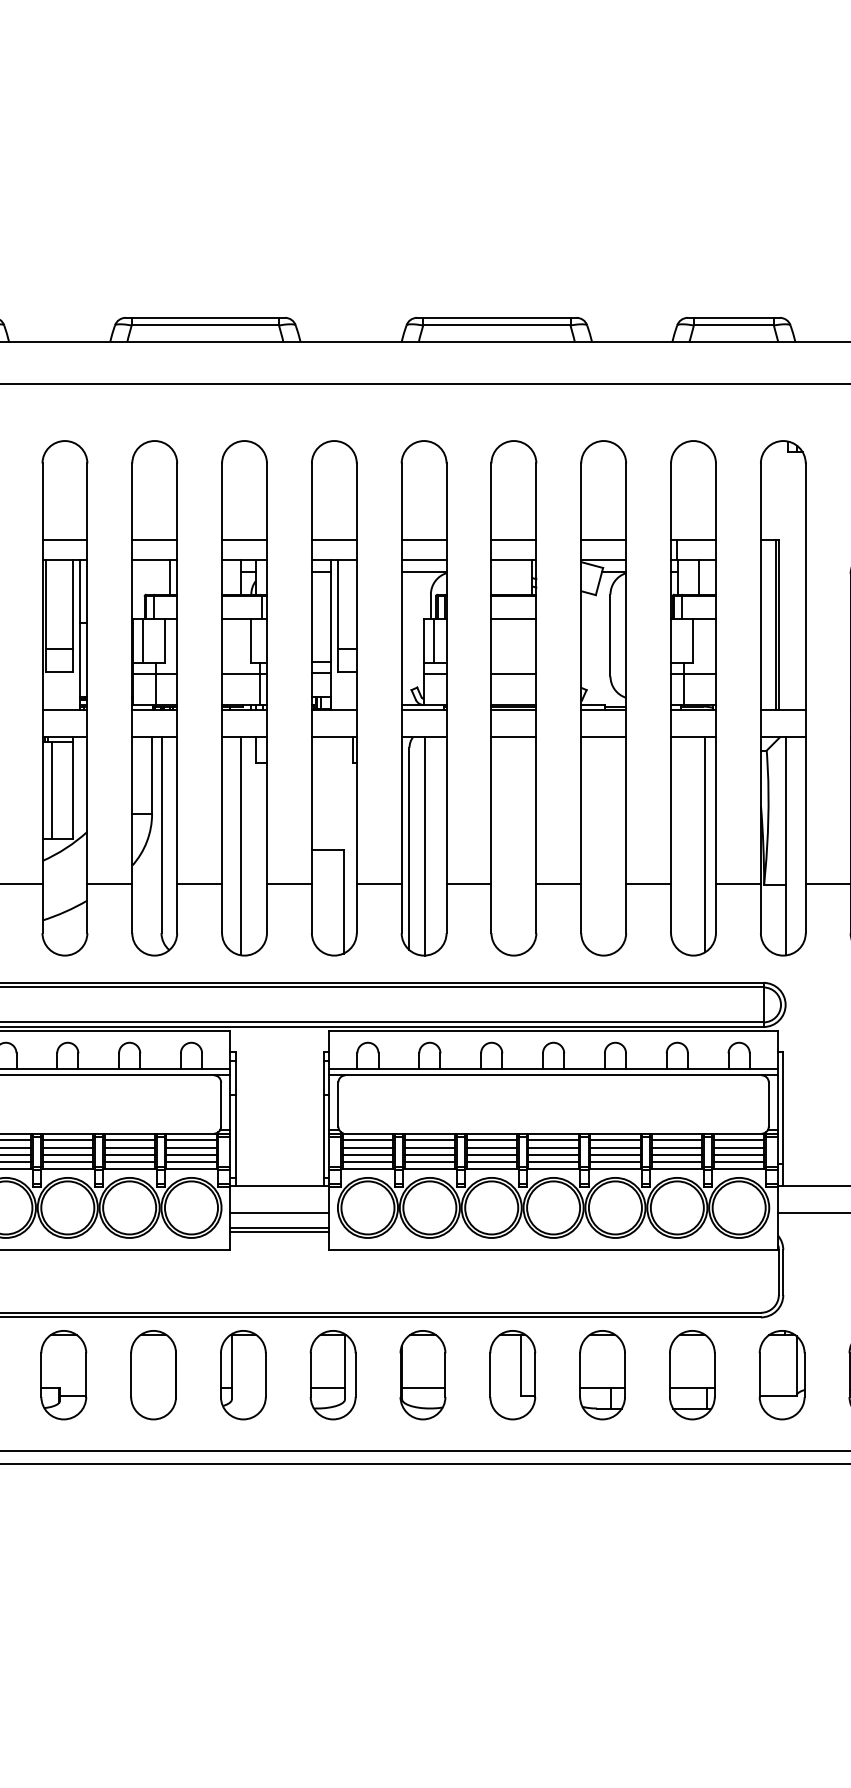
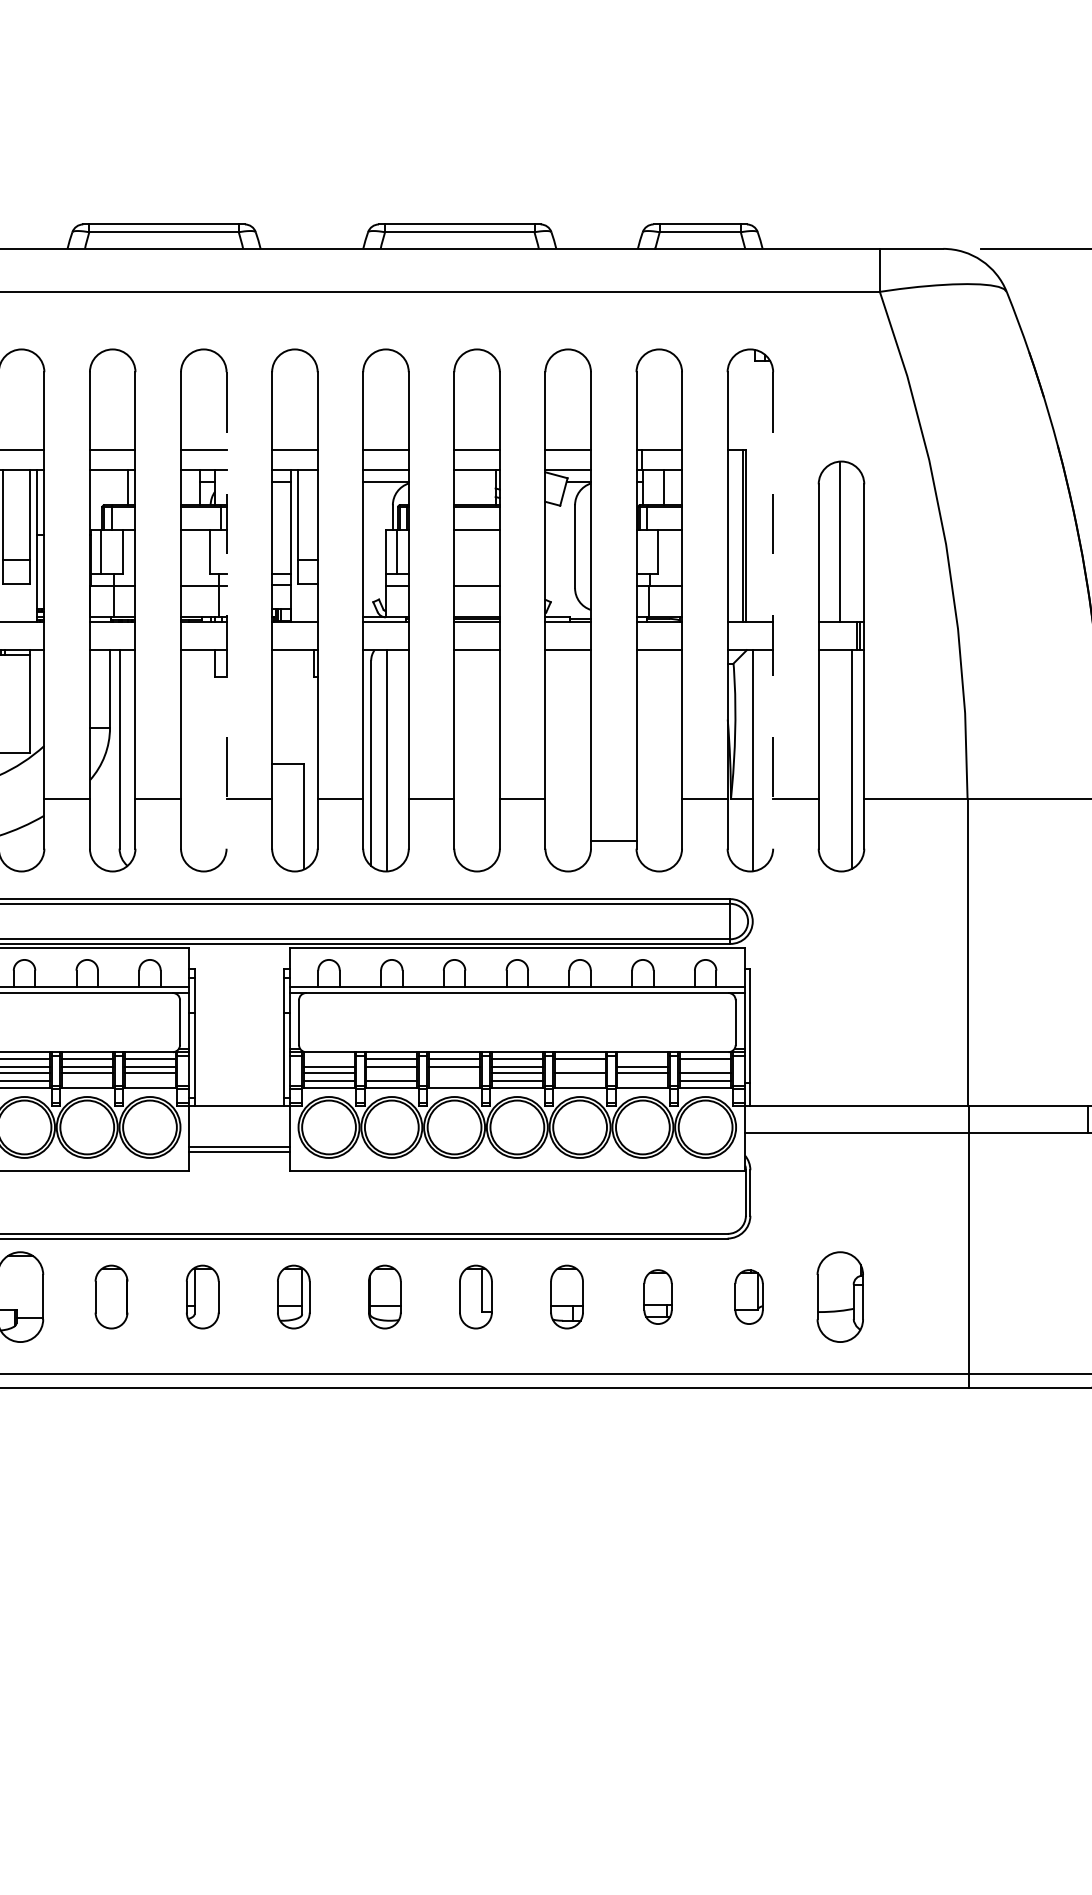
line: (266, 698) -> (226, 610), solid -> dashed
line: (806, 698) -> (773, 610), solid -> dashed
line: (52, 790) -> (8, 703), removed
line: (705, 844) -> (671, 758), removed
line: (241, 846) -> (200, 760), removed
line: (648, 883) -> (613, 840), moved
line: (367, 1140) -> (328, 1059), removed
line: (676, 1140) -> (642, 1059), removed
line: (614, 1147) -> (579, 1066), removed
line: (739, 1147) -> (705, 1066), removed
line: (429, 1154) -> (391, 1073), removed
line: (491, 1154) -> (454, 1073), removed
line: (128, 1162) -> (86, 1081), removed
line: (191, 1162) -> (149, 1081), removed
line: (491, 1162) -> (454, 1081), removed
line: (614, 1162) -> (579, 1081), removed
line: (676, 1162) -> (642, 1081), removed
line: (279, 1212) -> (239, 1132), removed
part: (153, 1374) -> (111, 1296), size x0.7
part: (243, 1374) -> (202, 1296), size x0.7
part: (332, 1374) -> (293, 1296), size x0.7
part: (422, 1374) -> (384, 1296), size x0.7
part: (512, 1374) -> (475, 1296), size x0.7
part: (602, 1374) -> (566, 1296), size x0.7
part: (691, 1374) -> (657, 1296), size x0.6
part: (781, 1374) -> (748, 1296), size x0.6

